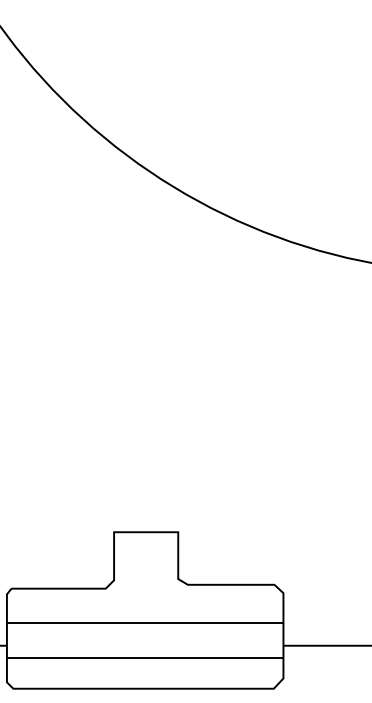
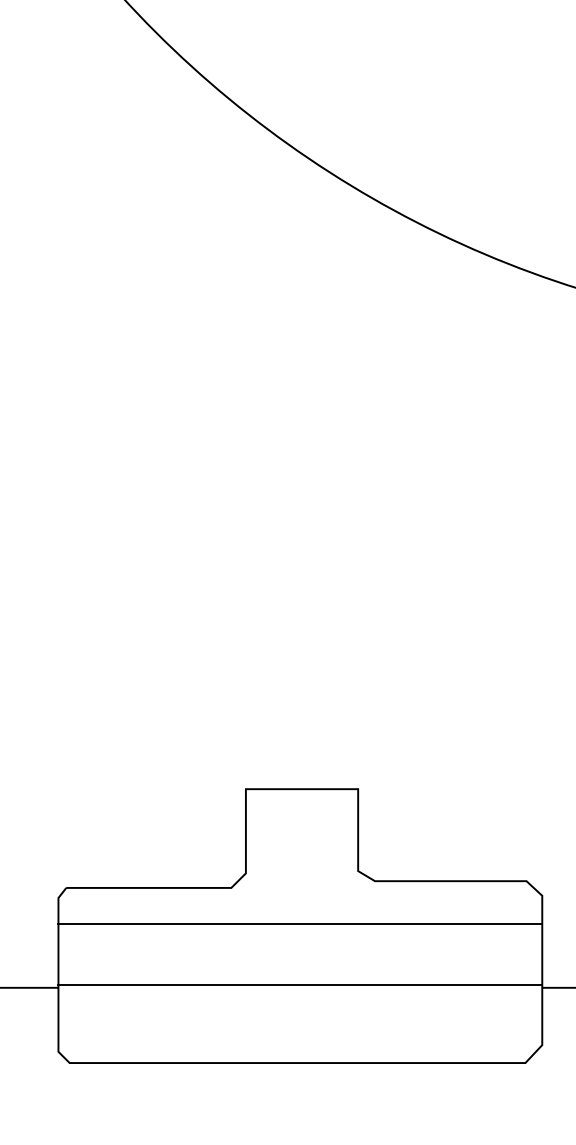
line: (144, 623) -> (299, 924), moved
line: (144, 657) -> (299, 983), moved

